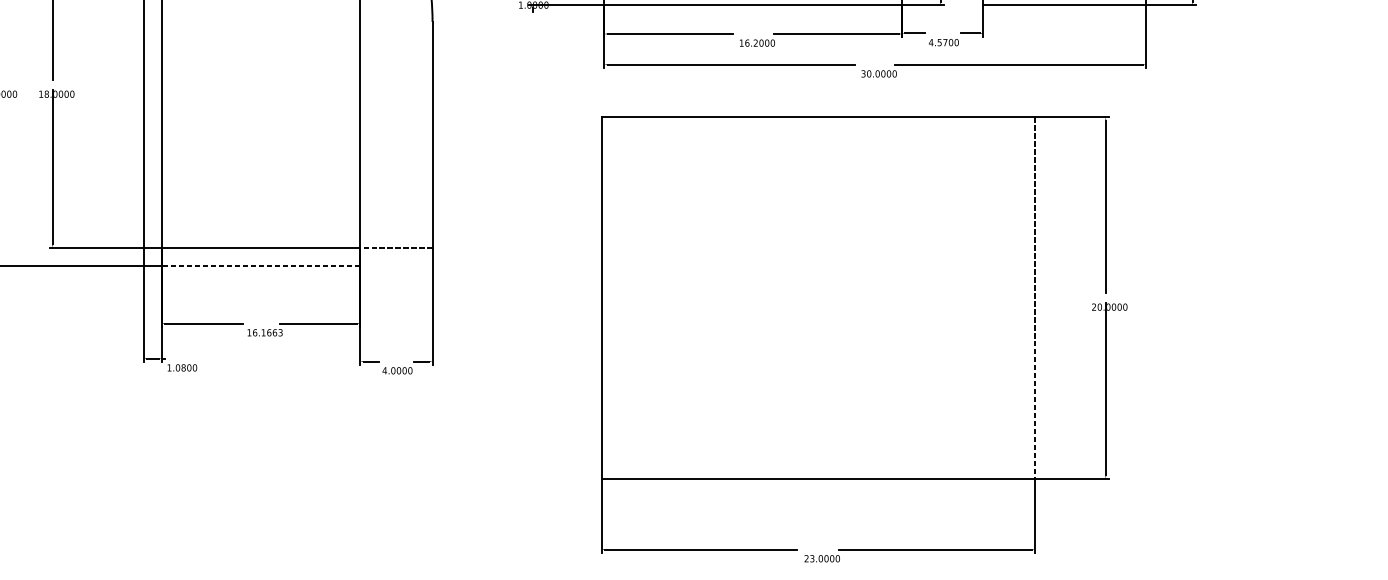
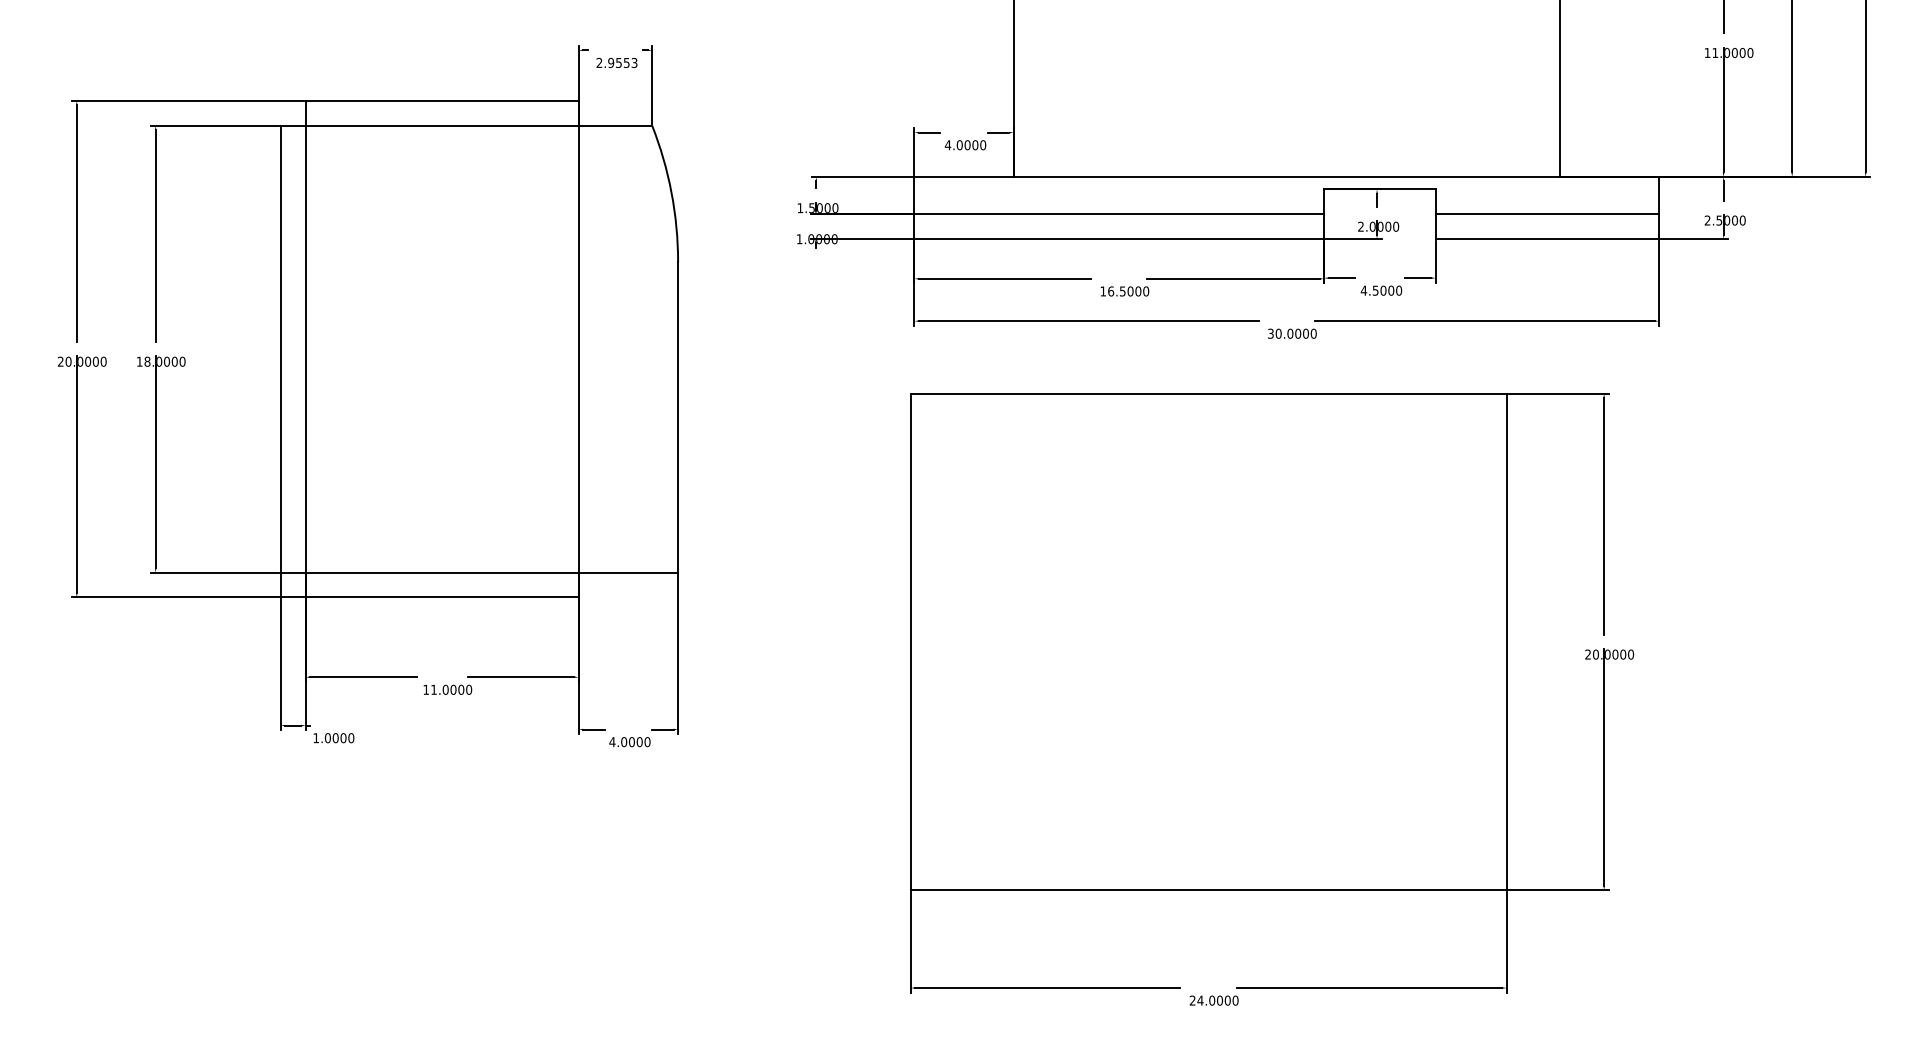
text: (945, 42) -> (1383, 290), 4.5700 -> 4.5000
text: (755, 43) -> (1122, 291), 16.2000 -> 16.5000
line: (396, 247) -> (628, 572), dashed -> solid
line: (261, 265) -> (442, 597), dashed -> solid
line: (1034, 298) -> (1506, 642), dashed -> solid
text: (267, 332) -> (451, 689), 16.1663 -> 11.0000
text: (183, 367) -> (335, 737), 1.0800 -> 1.0000
text: (812, 558) -> (1200, 1000), 23.0000 -> 24.0000

